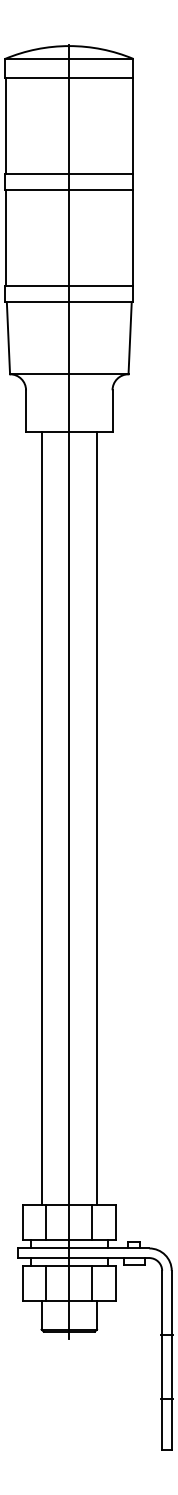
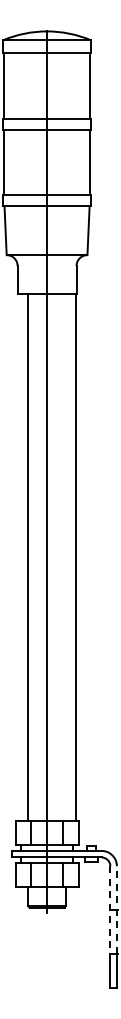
line: (96, 817) -> (75, 557), moved
line: (162, 1334) -> (110, 909), solid -> dashed
line: (171, 1334) -> (116, 909), solid -> dashed

